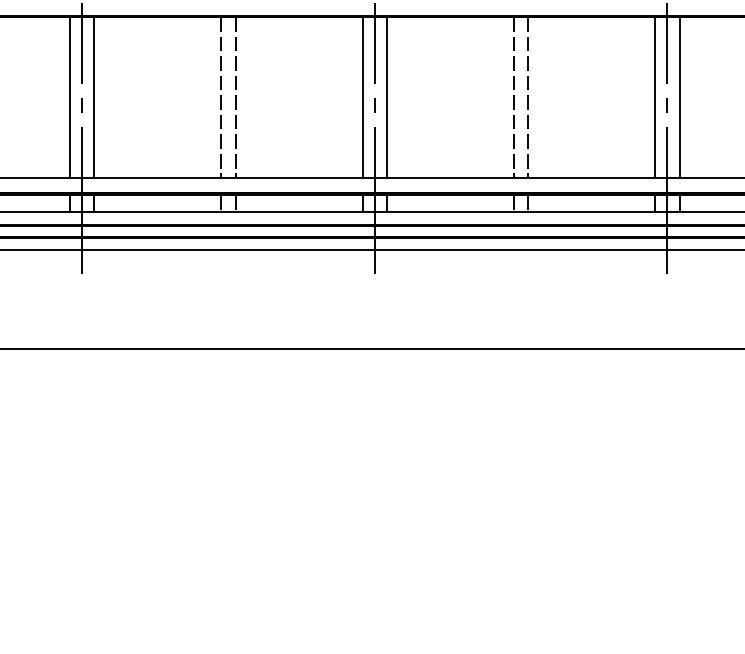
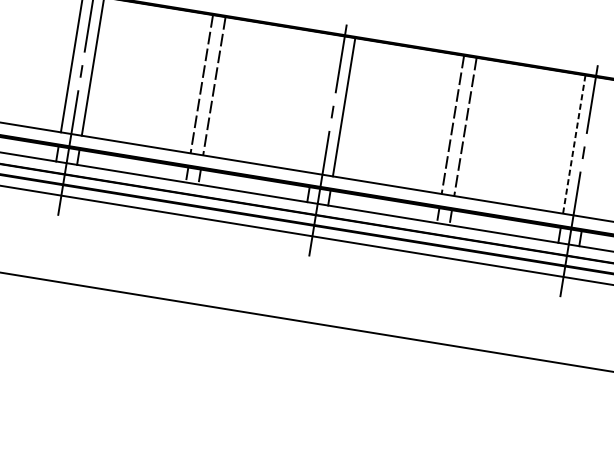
line: (362, 97) -> (323, 103), removed
line: (655, 97) -> (574, 144), solid -> dashed
line: (679, 97) -> (595, 147), removed

